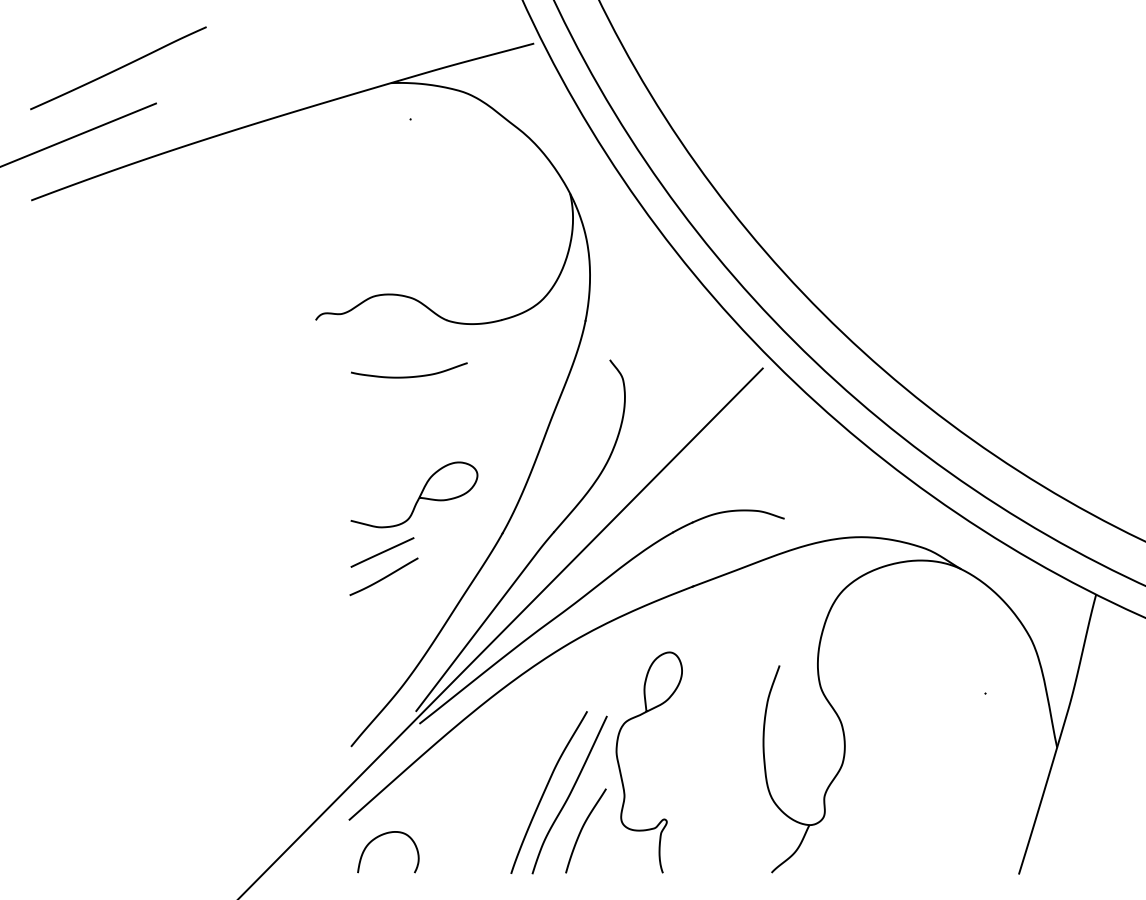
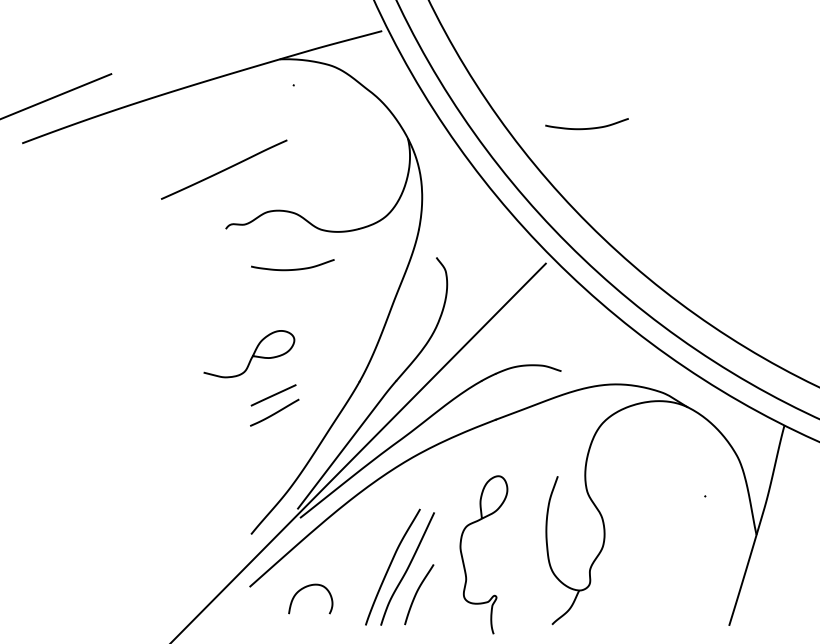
curve: (118, 68) -> (224, 169), moved
curve: (820, 179) -> (587, 128), added
curve: (418, 497) -> (252, 356), moved
curve: (620, 767) -> (463, 558), moved
curve: (381, 836) -> (305, 587), moved

